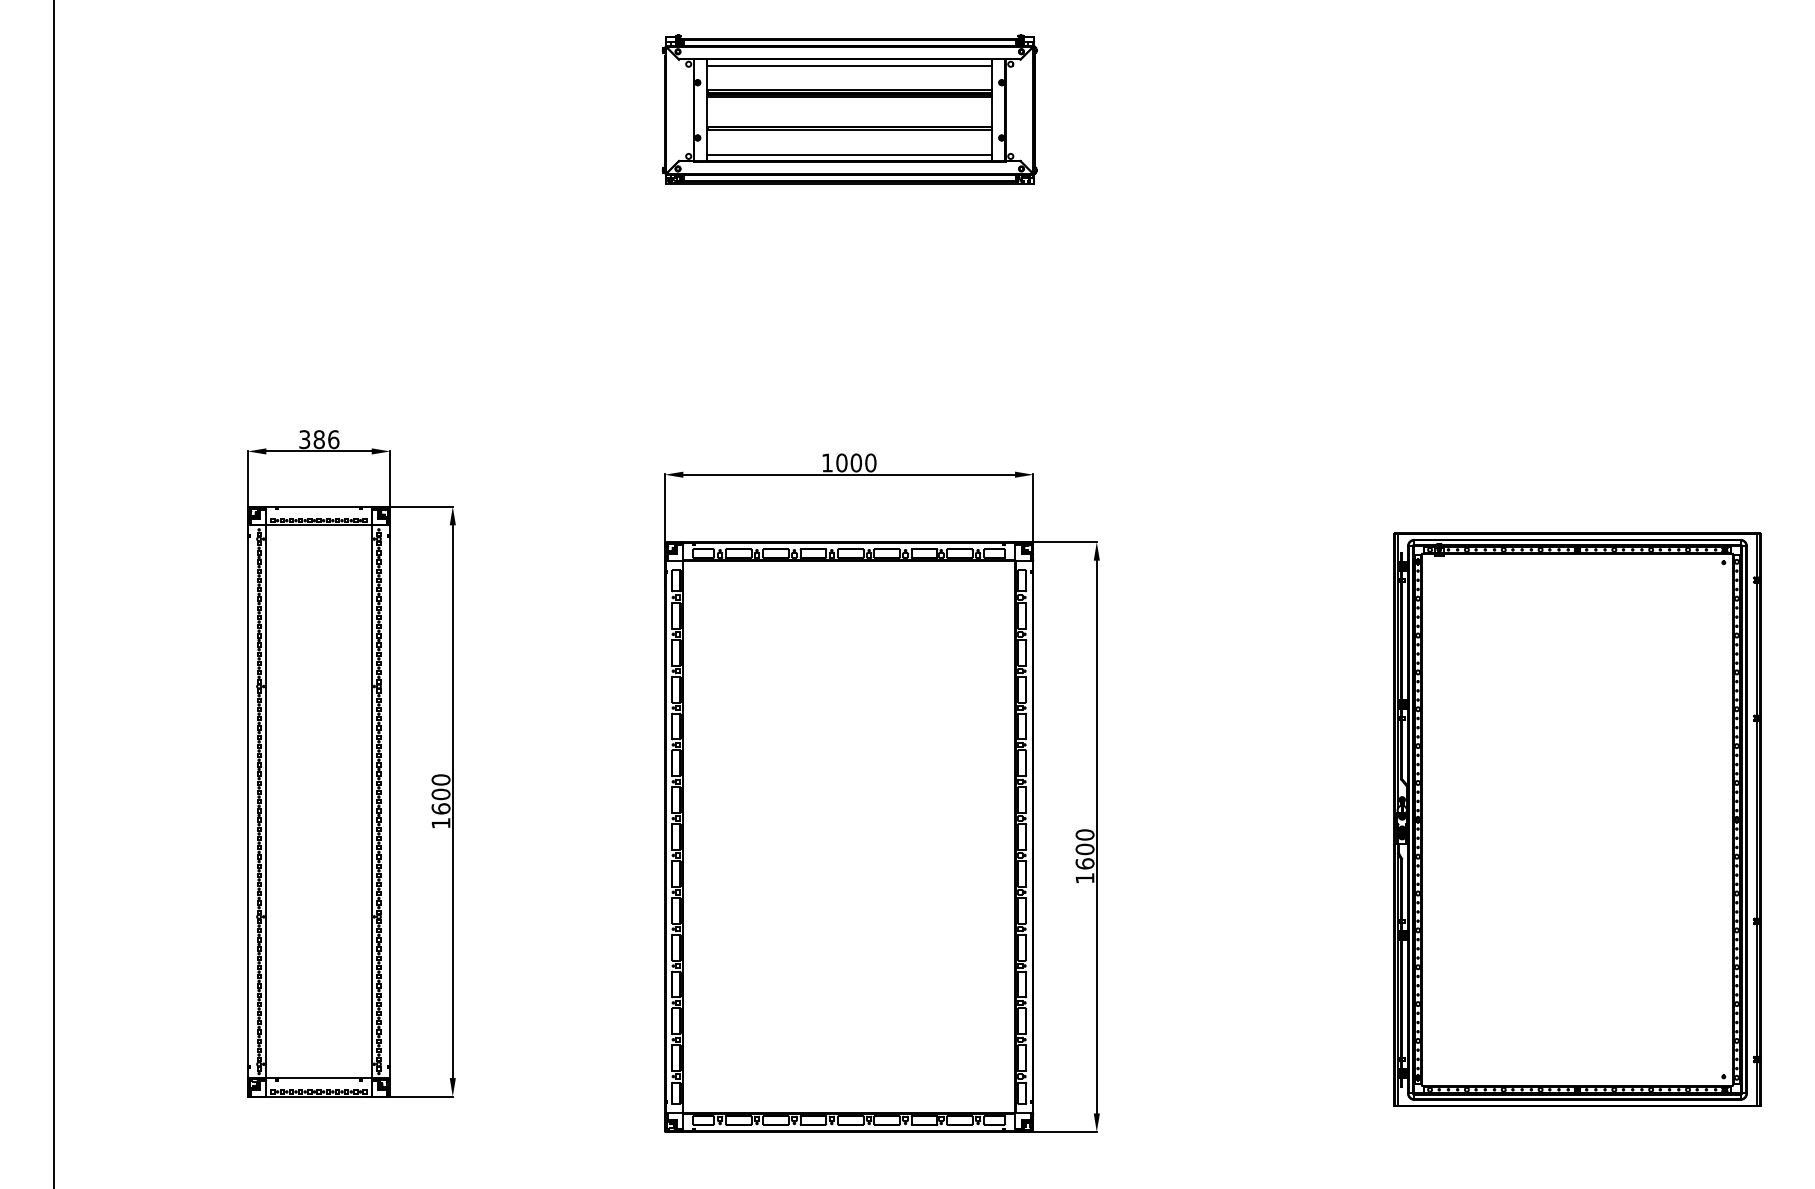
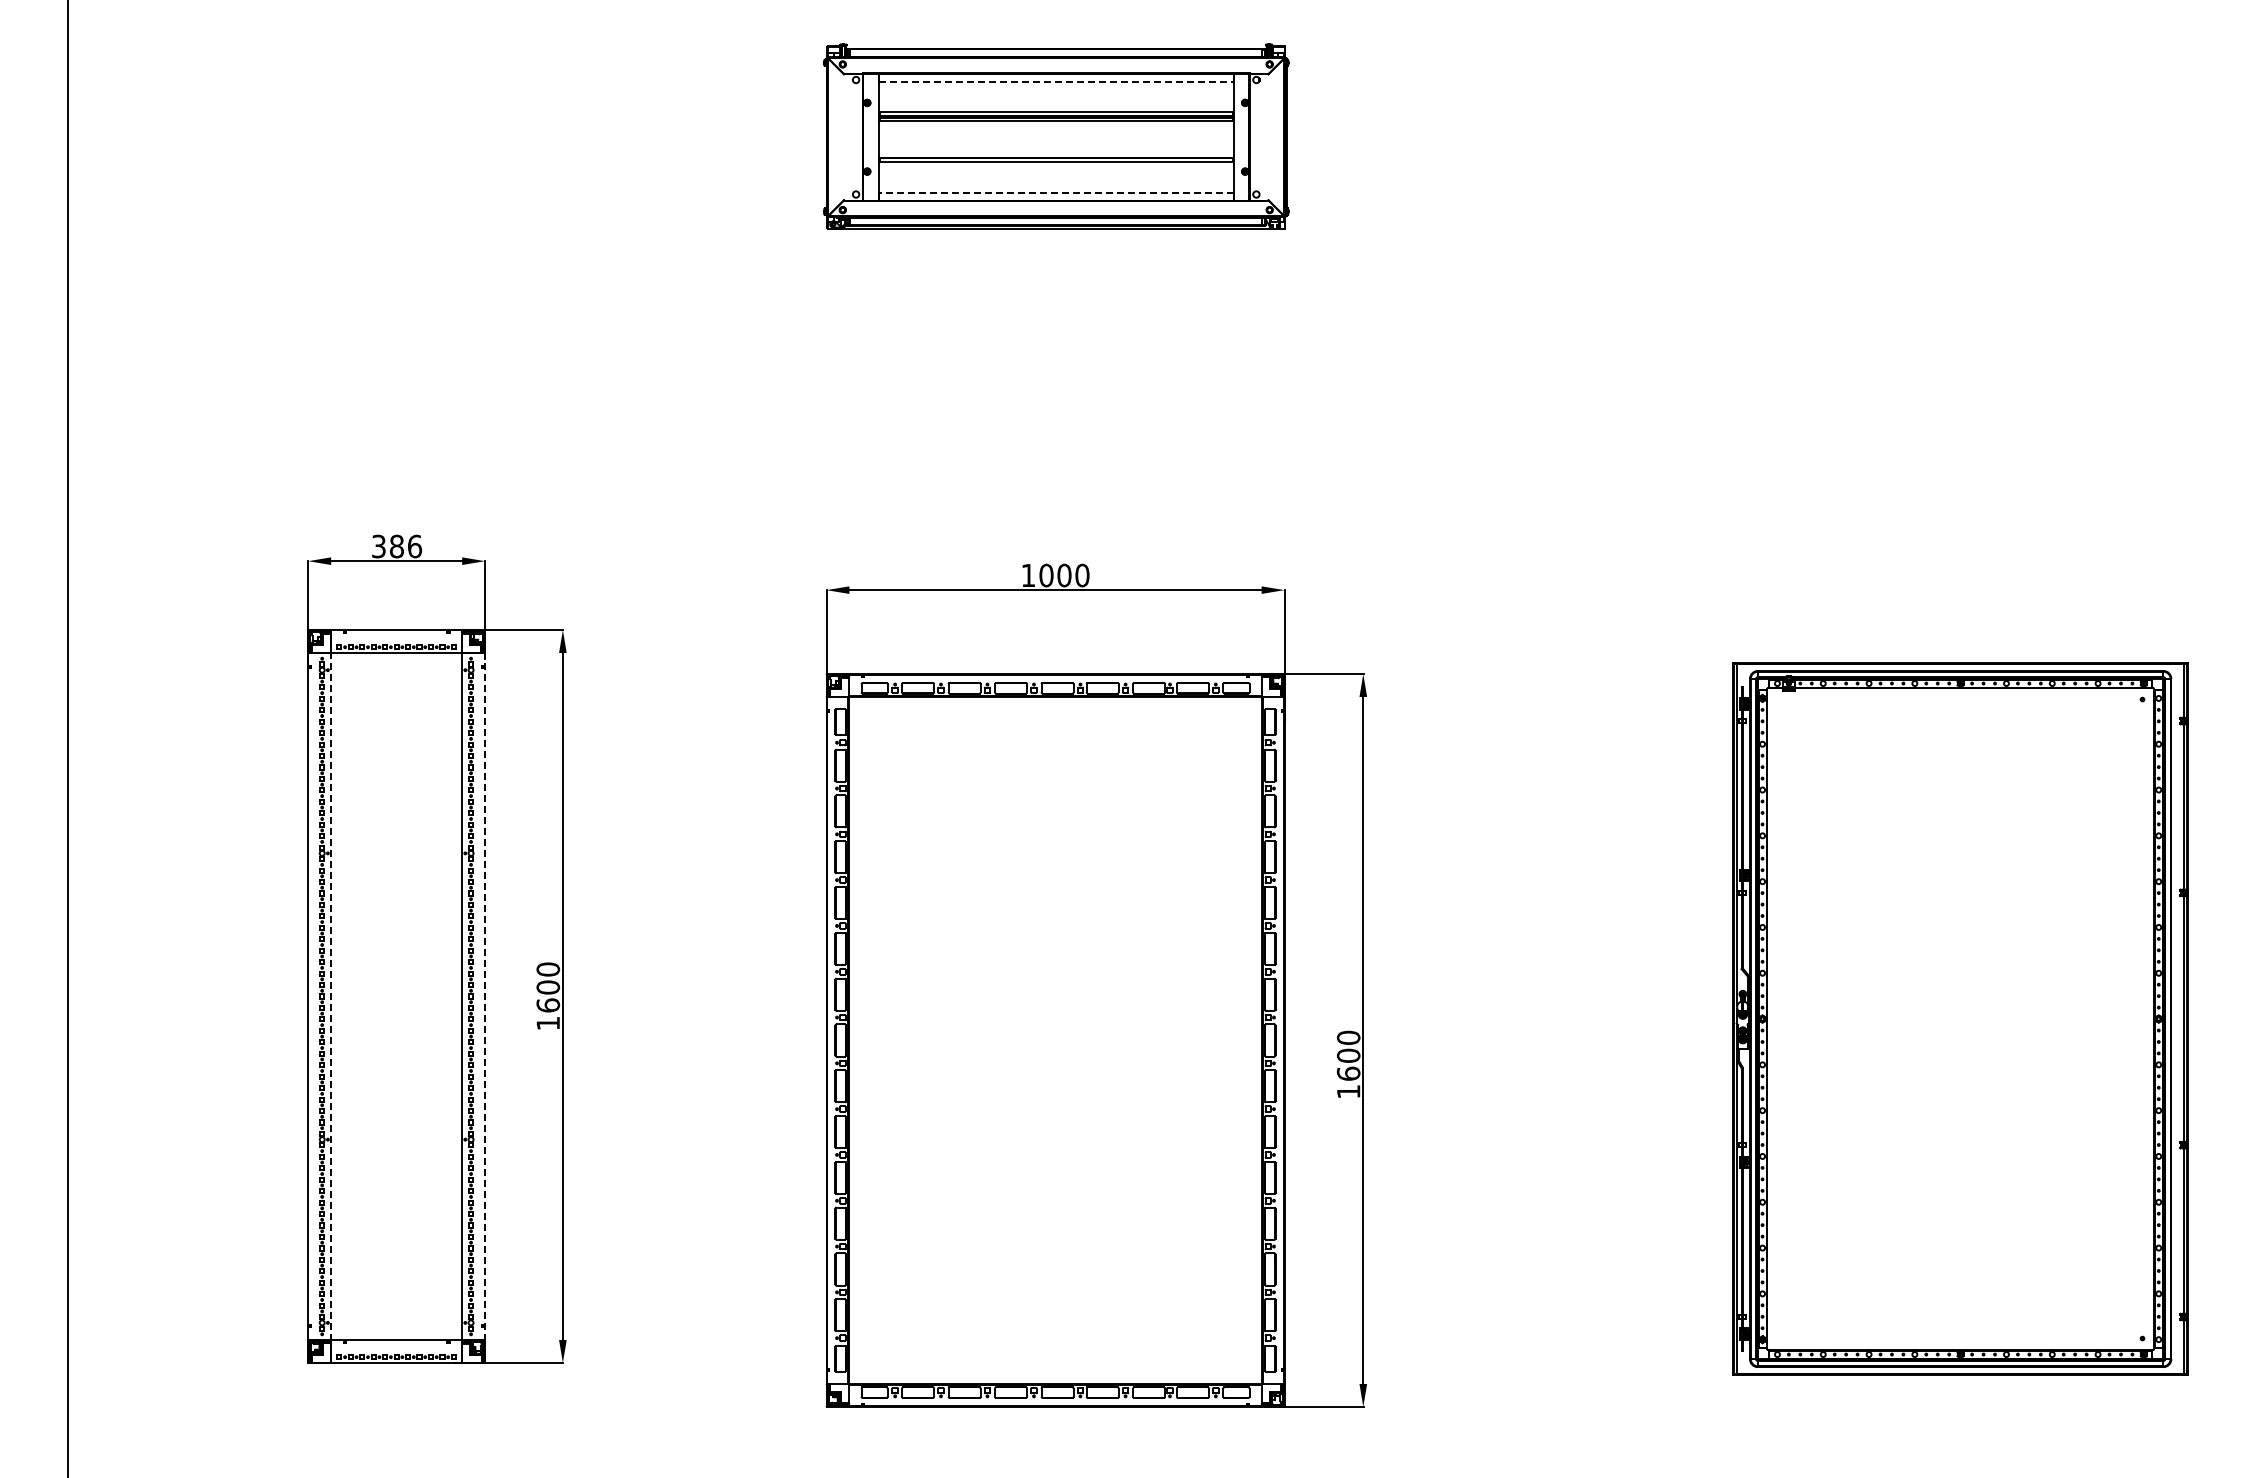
line: (849, 65) -> (1056, 81), solid -> dashed
line: (849, 154) -> (1055, 192), solid -> dashed
line: (390, 801) -> (485, 996), solid -> dashed
line: (266, 802) -> (331, 997), solid -> dashed

